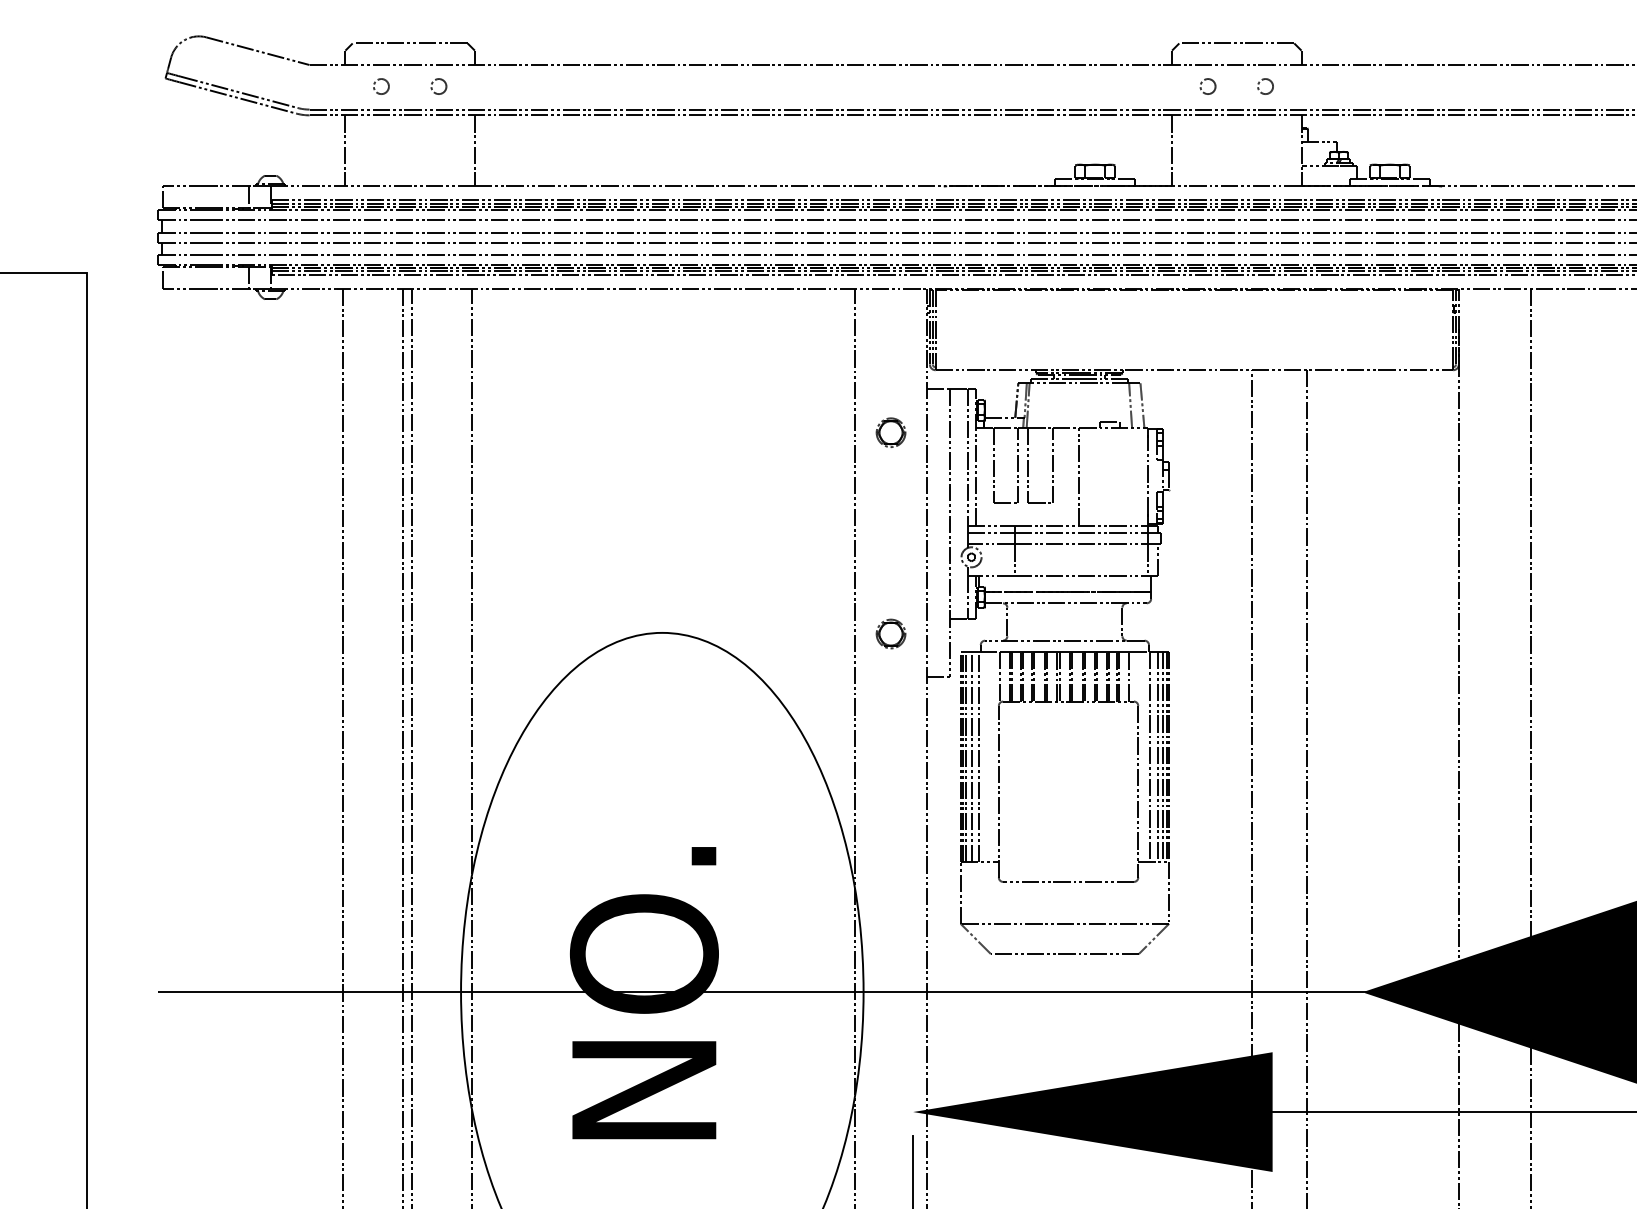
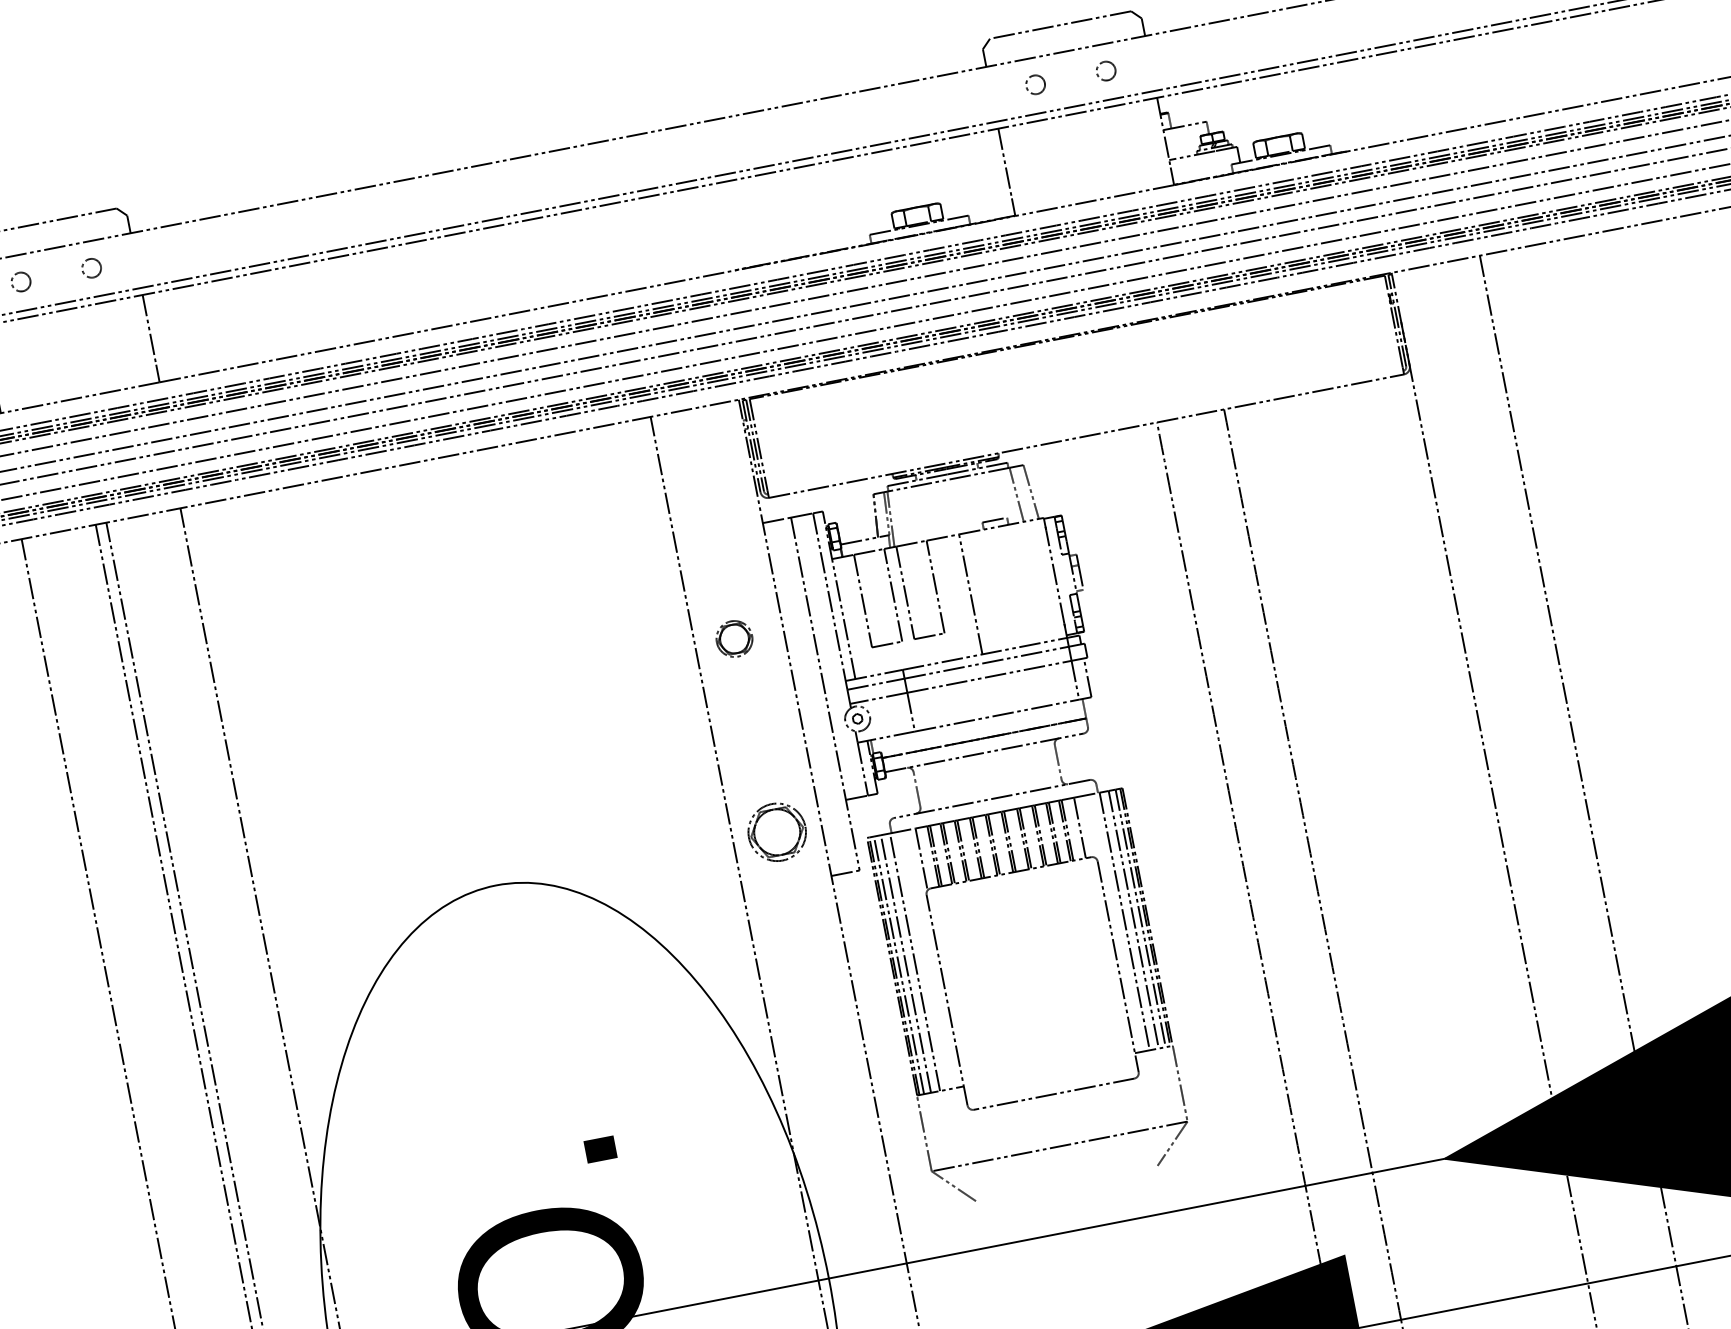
part: (890, 432) -> (733, 638), moved
part: (890, 633) -> (776, 831), size x1.6
line: (1064, 954) -> (1066, 1184), removed

